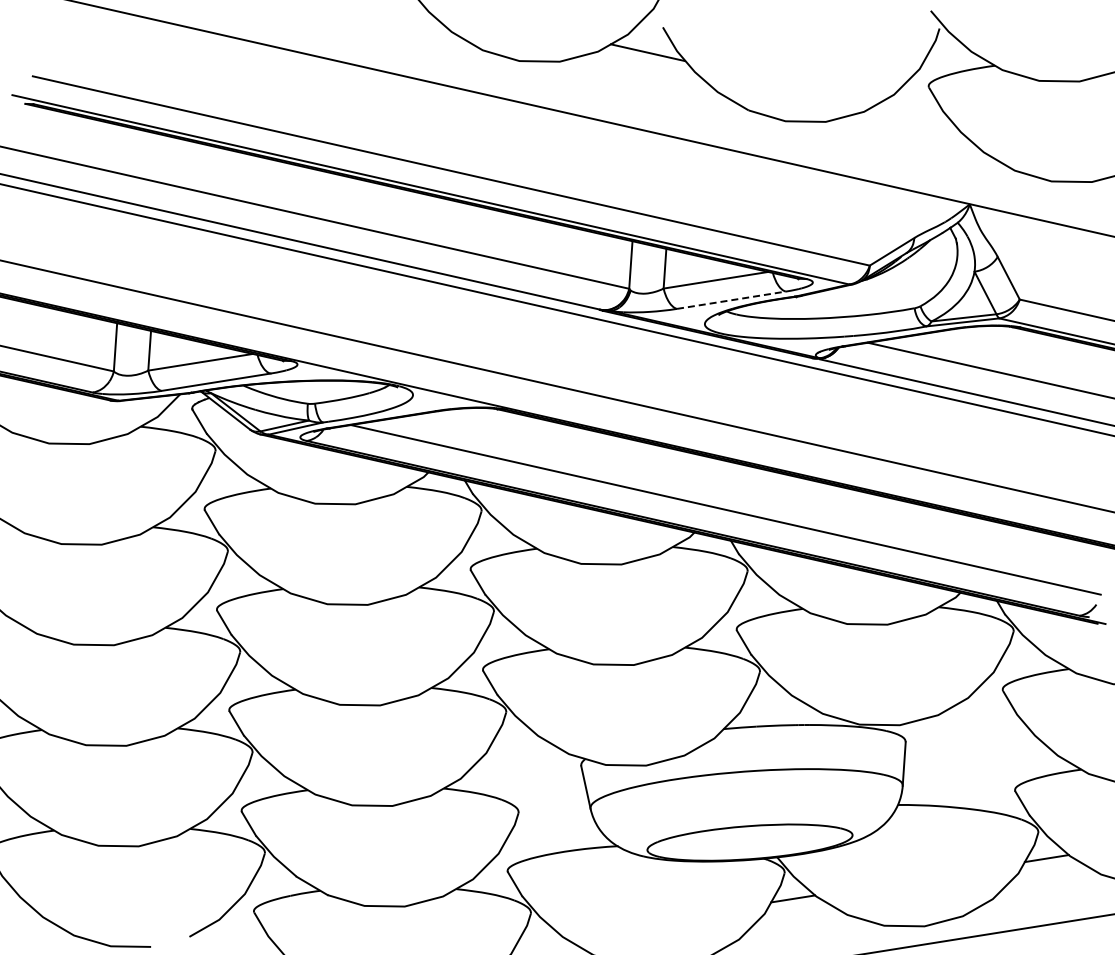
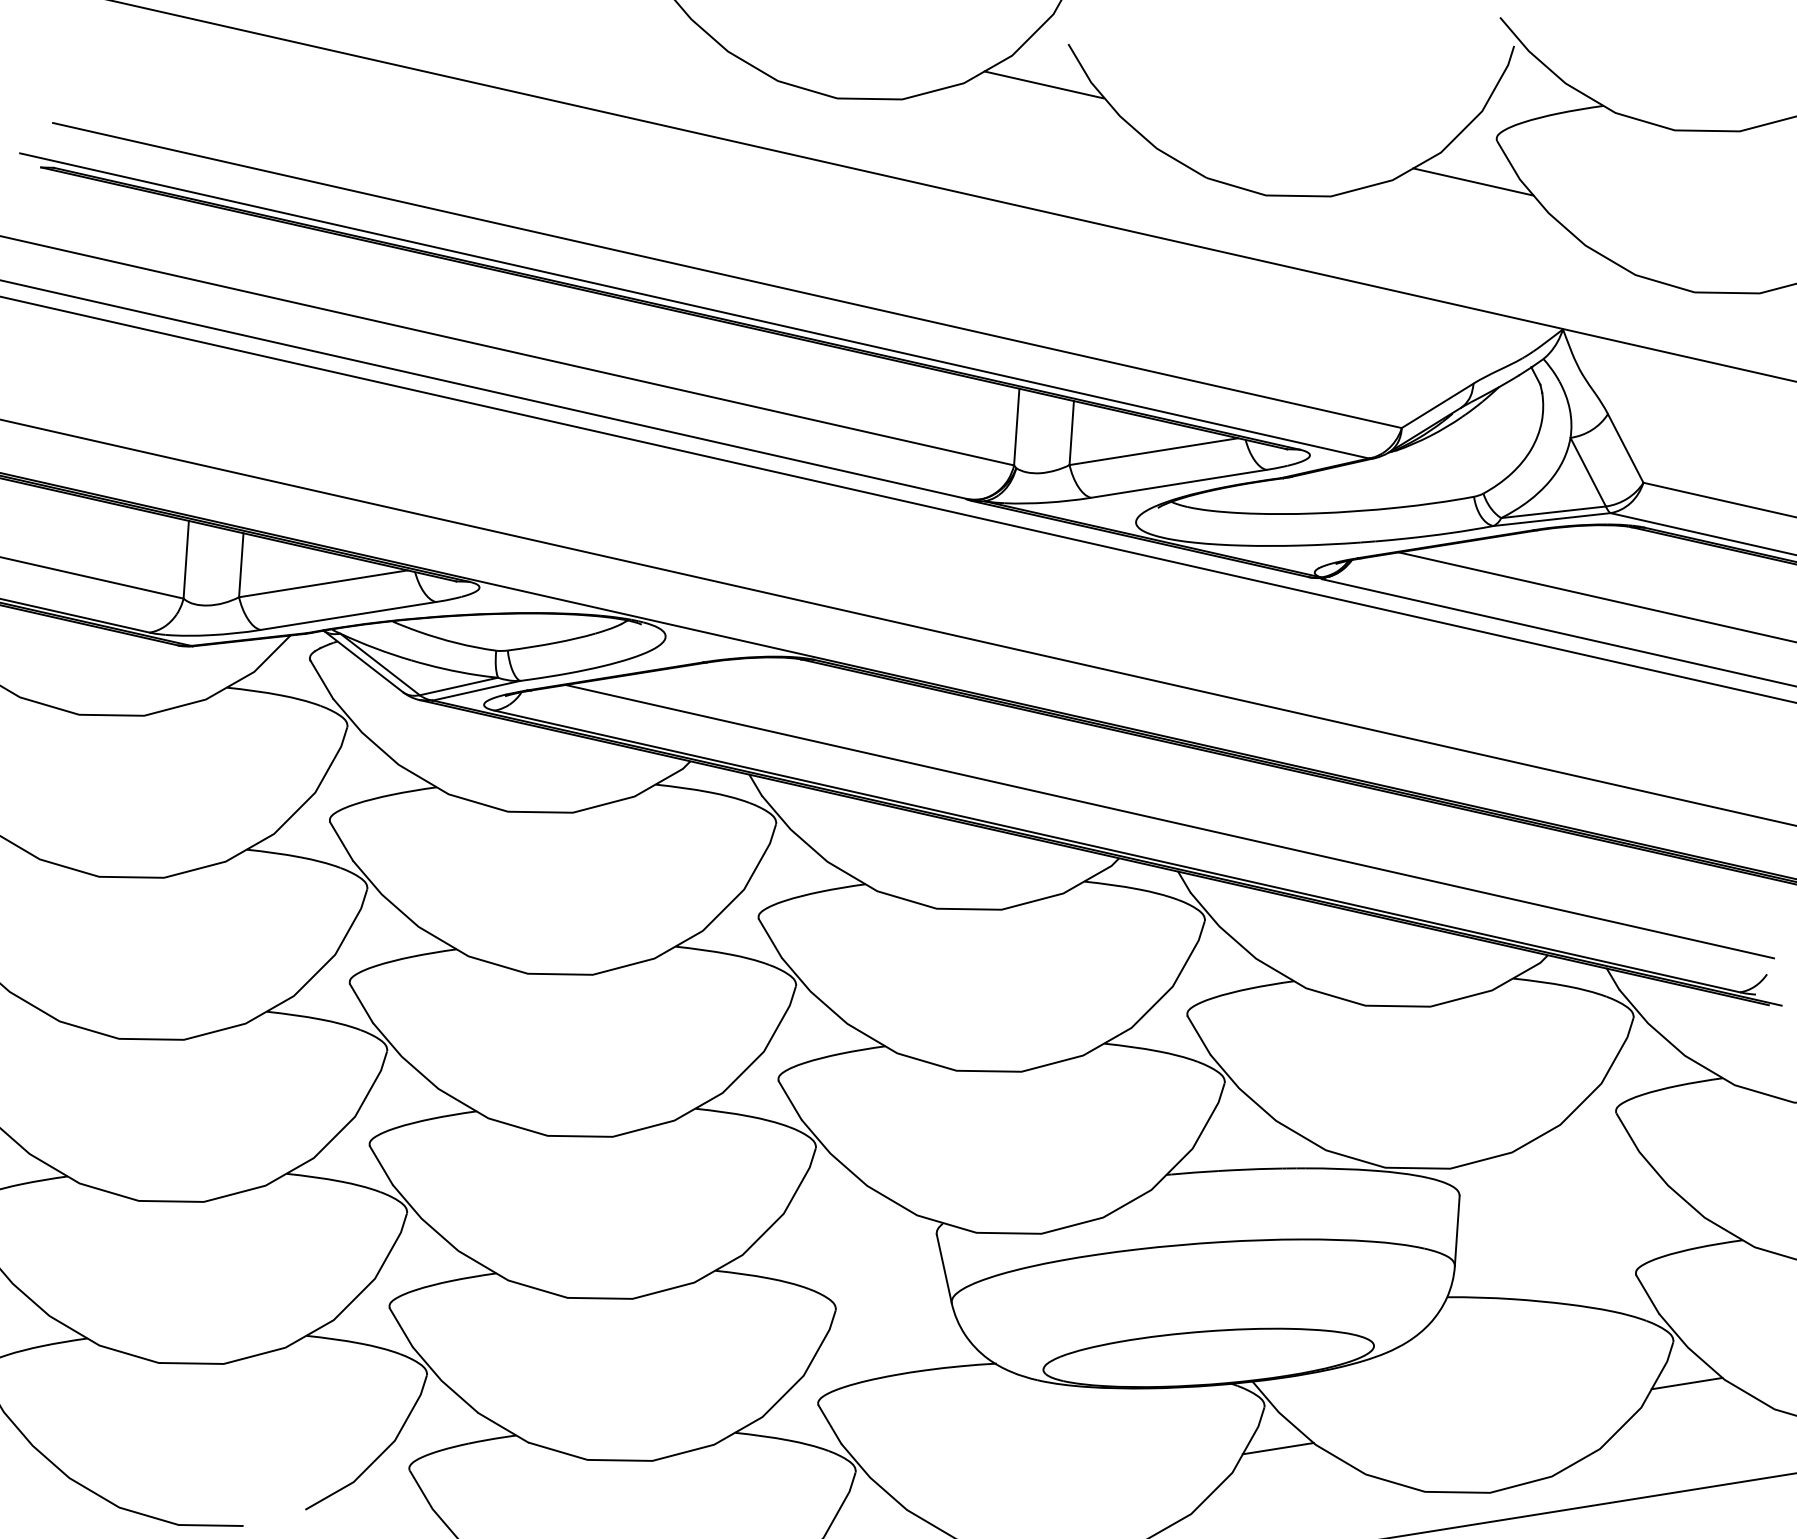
line: (913, 112) -> (1472, 181), added
line: (731, 300) -> (1178, 484), dashed -> solid

